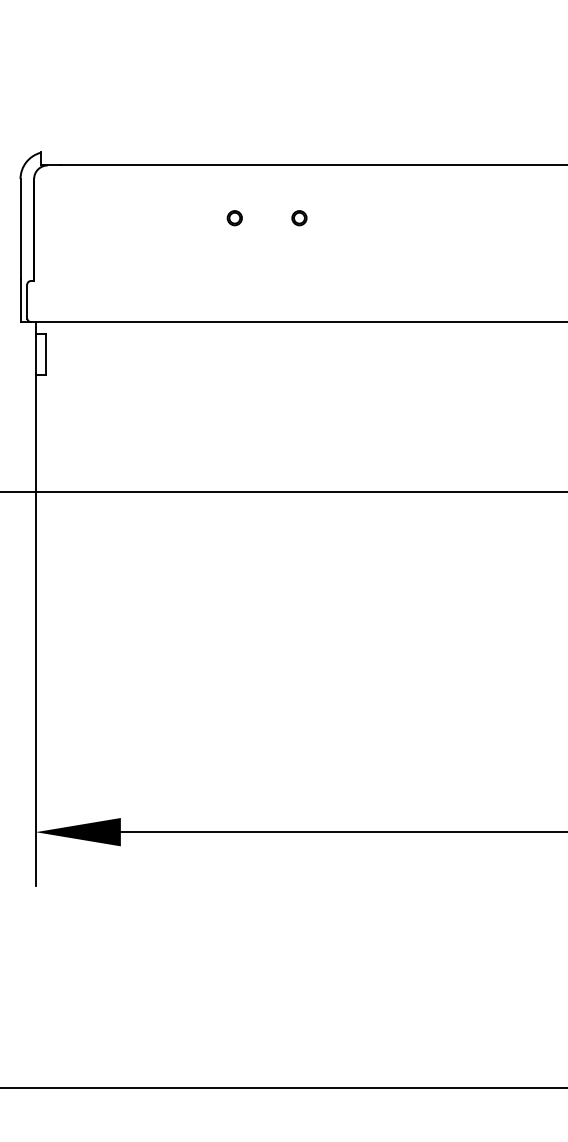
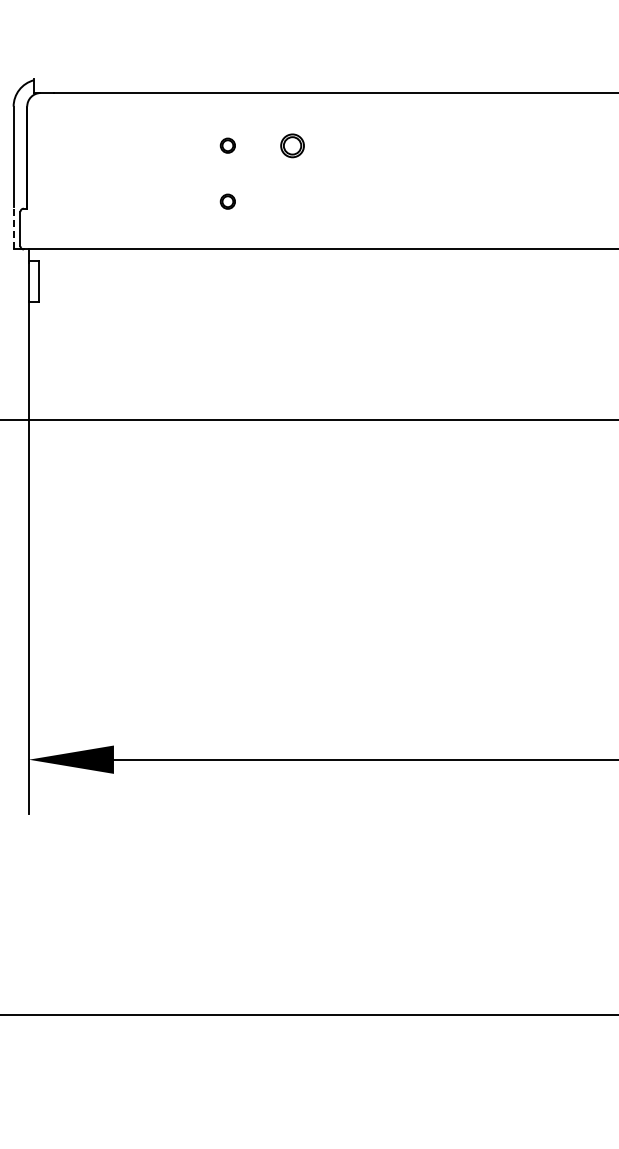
part: (299, 217) -> (292, 145), size x1.6
part: (234, 273) -> (227, 201), added
line: (20, 299) -> (13, 227), solid -> dashed

